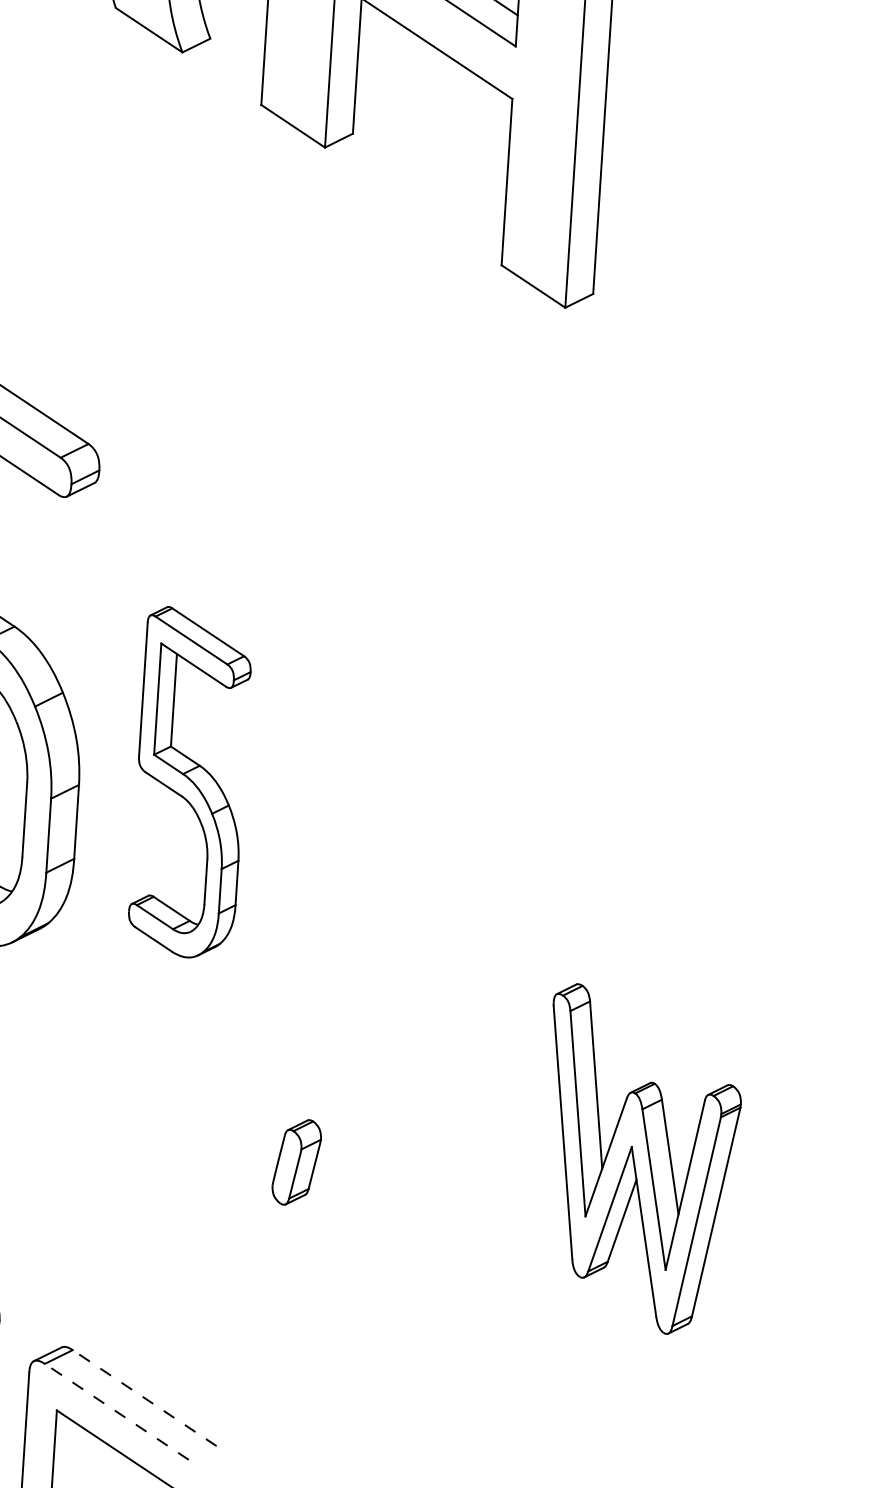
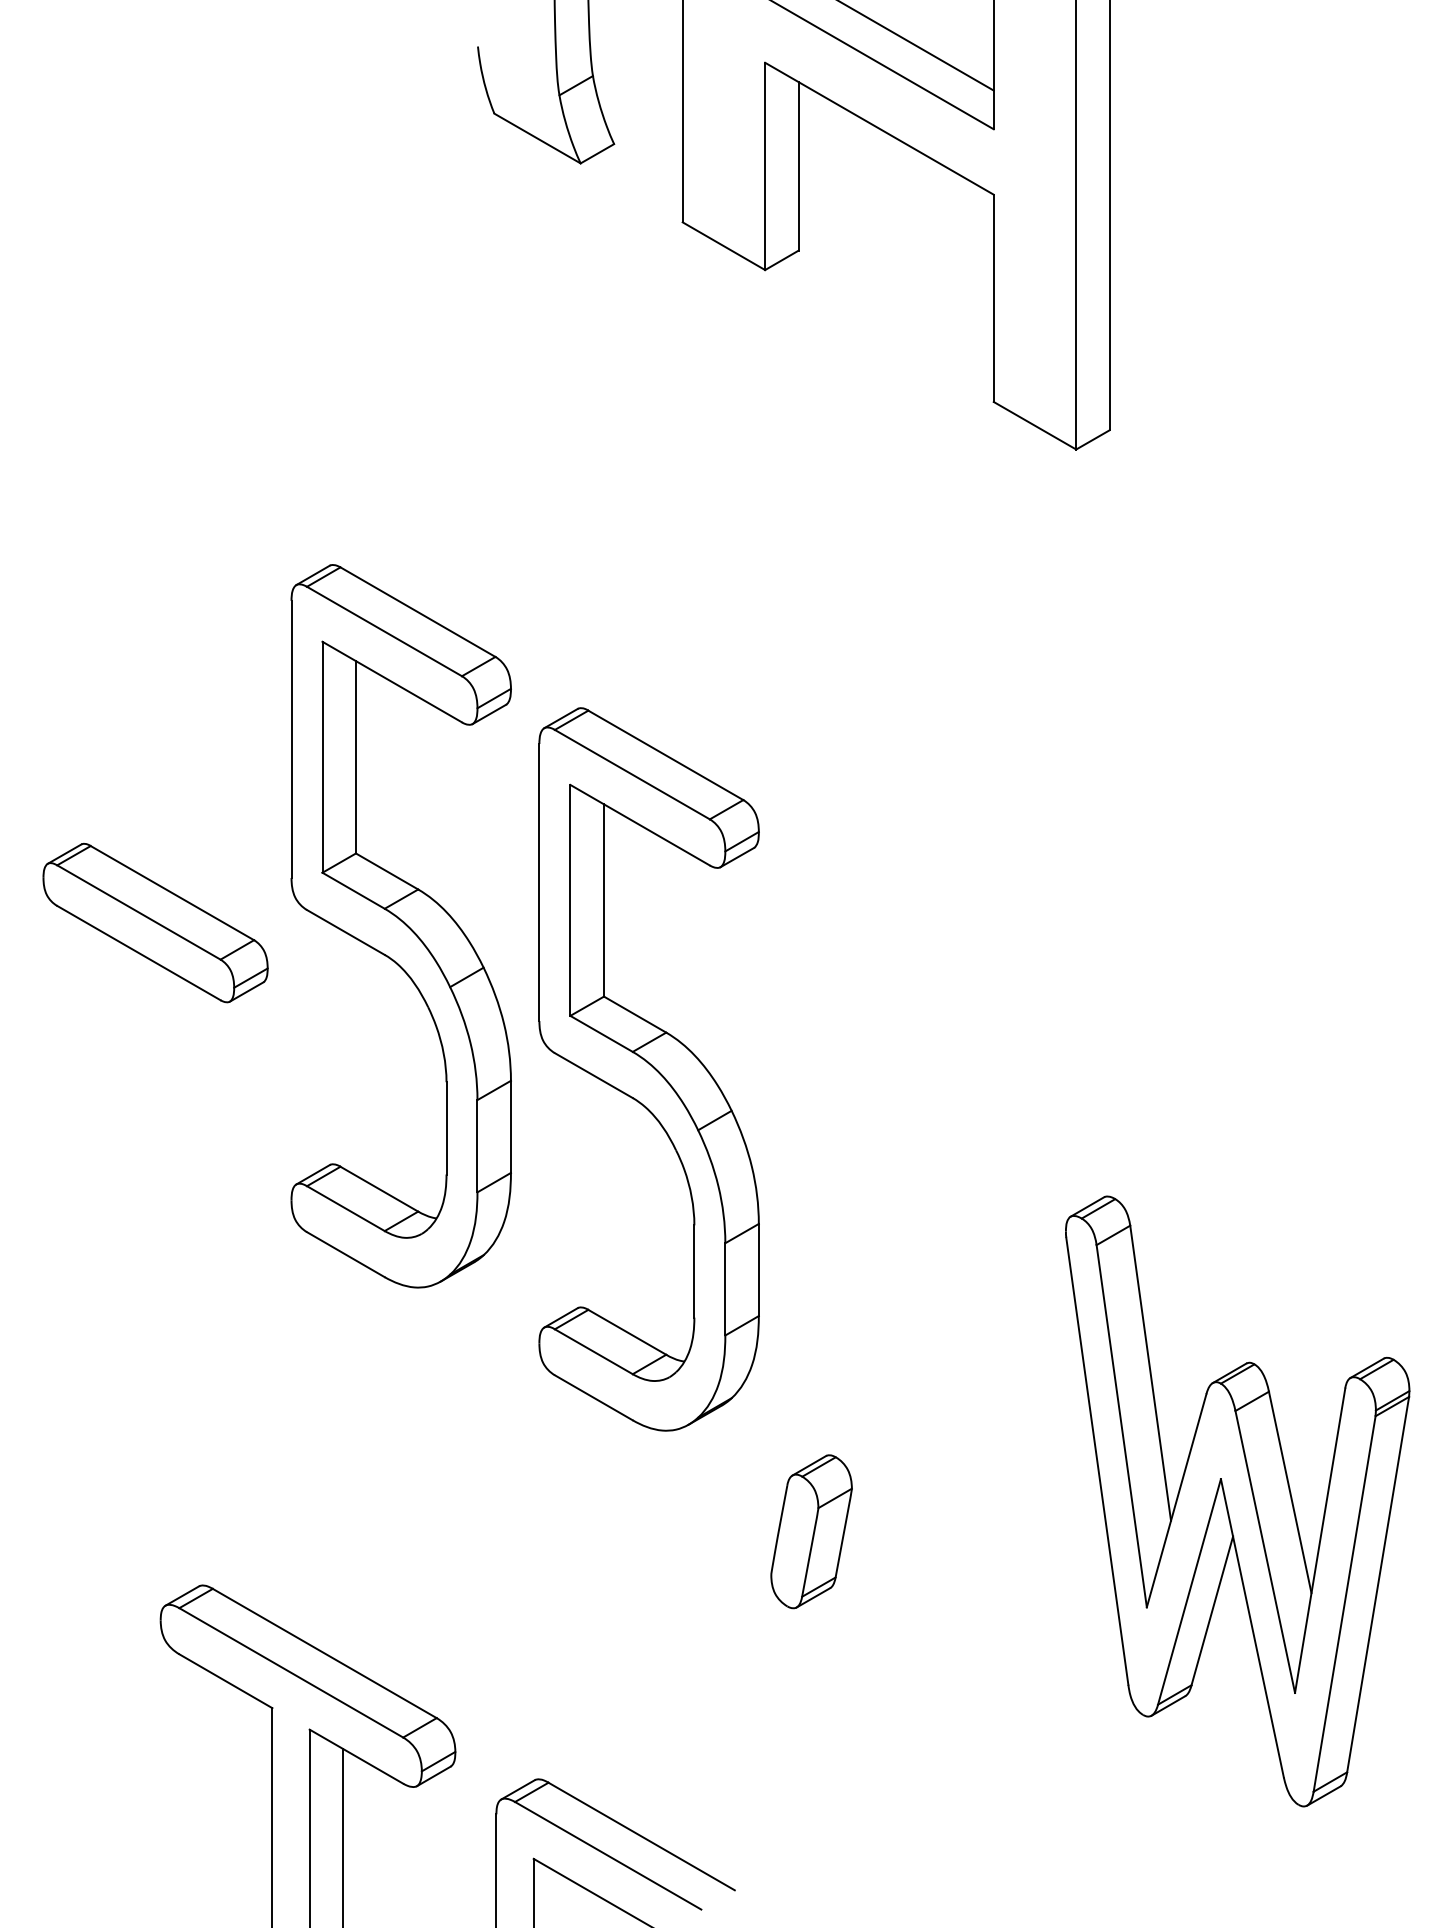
part: (189, 783) -> (648, 1069), size x1.67
part: (640, 1160) -> (1237, 1501), size x1.43
part: (296, 1162) -> (811, 1531), size x1.43
line: (144, 1398) -> (641, 1836), dashed -> solid
line: (117, 1411) -> (608, 1855), dashed -> solid

